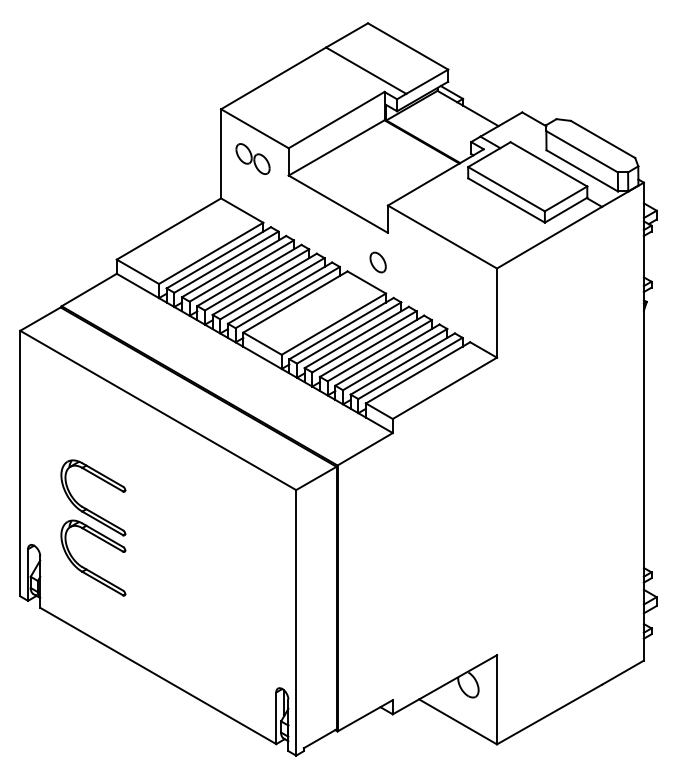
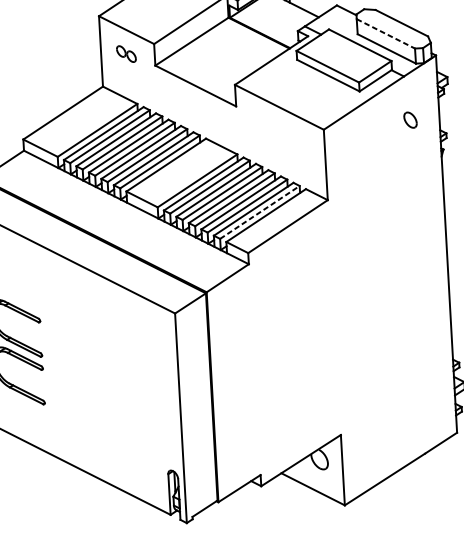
line: (582, 152) -> (386, 34), solid -> dashed
part: (252, 158) -> (126, 53), size x0.7
part: (377, 262) -> (409, 120), moved
line: (410, 368) -> (259, 212), solid -> dashed

